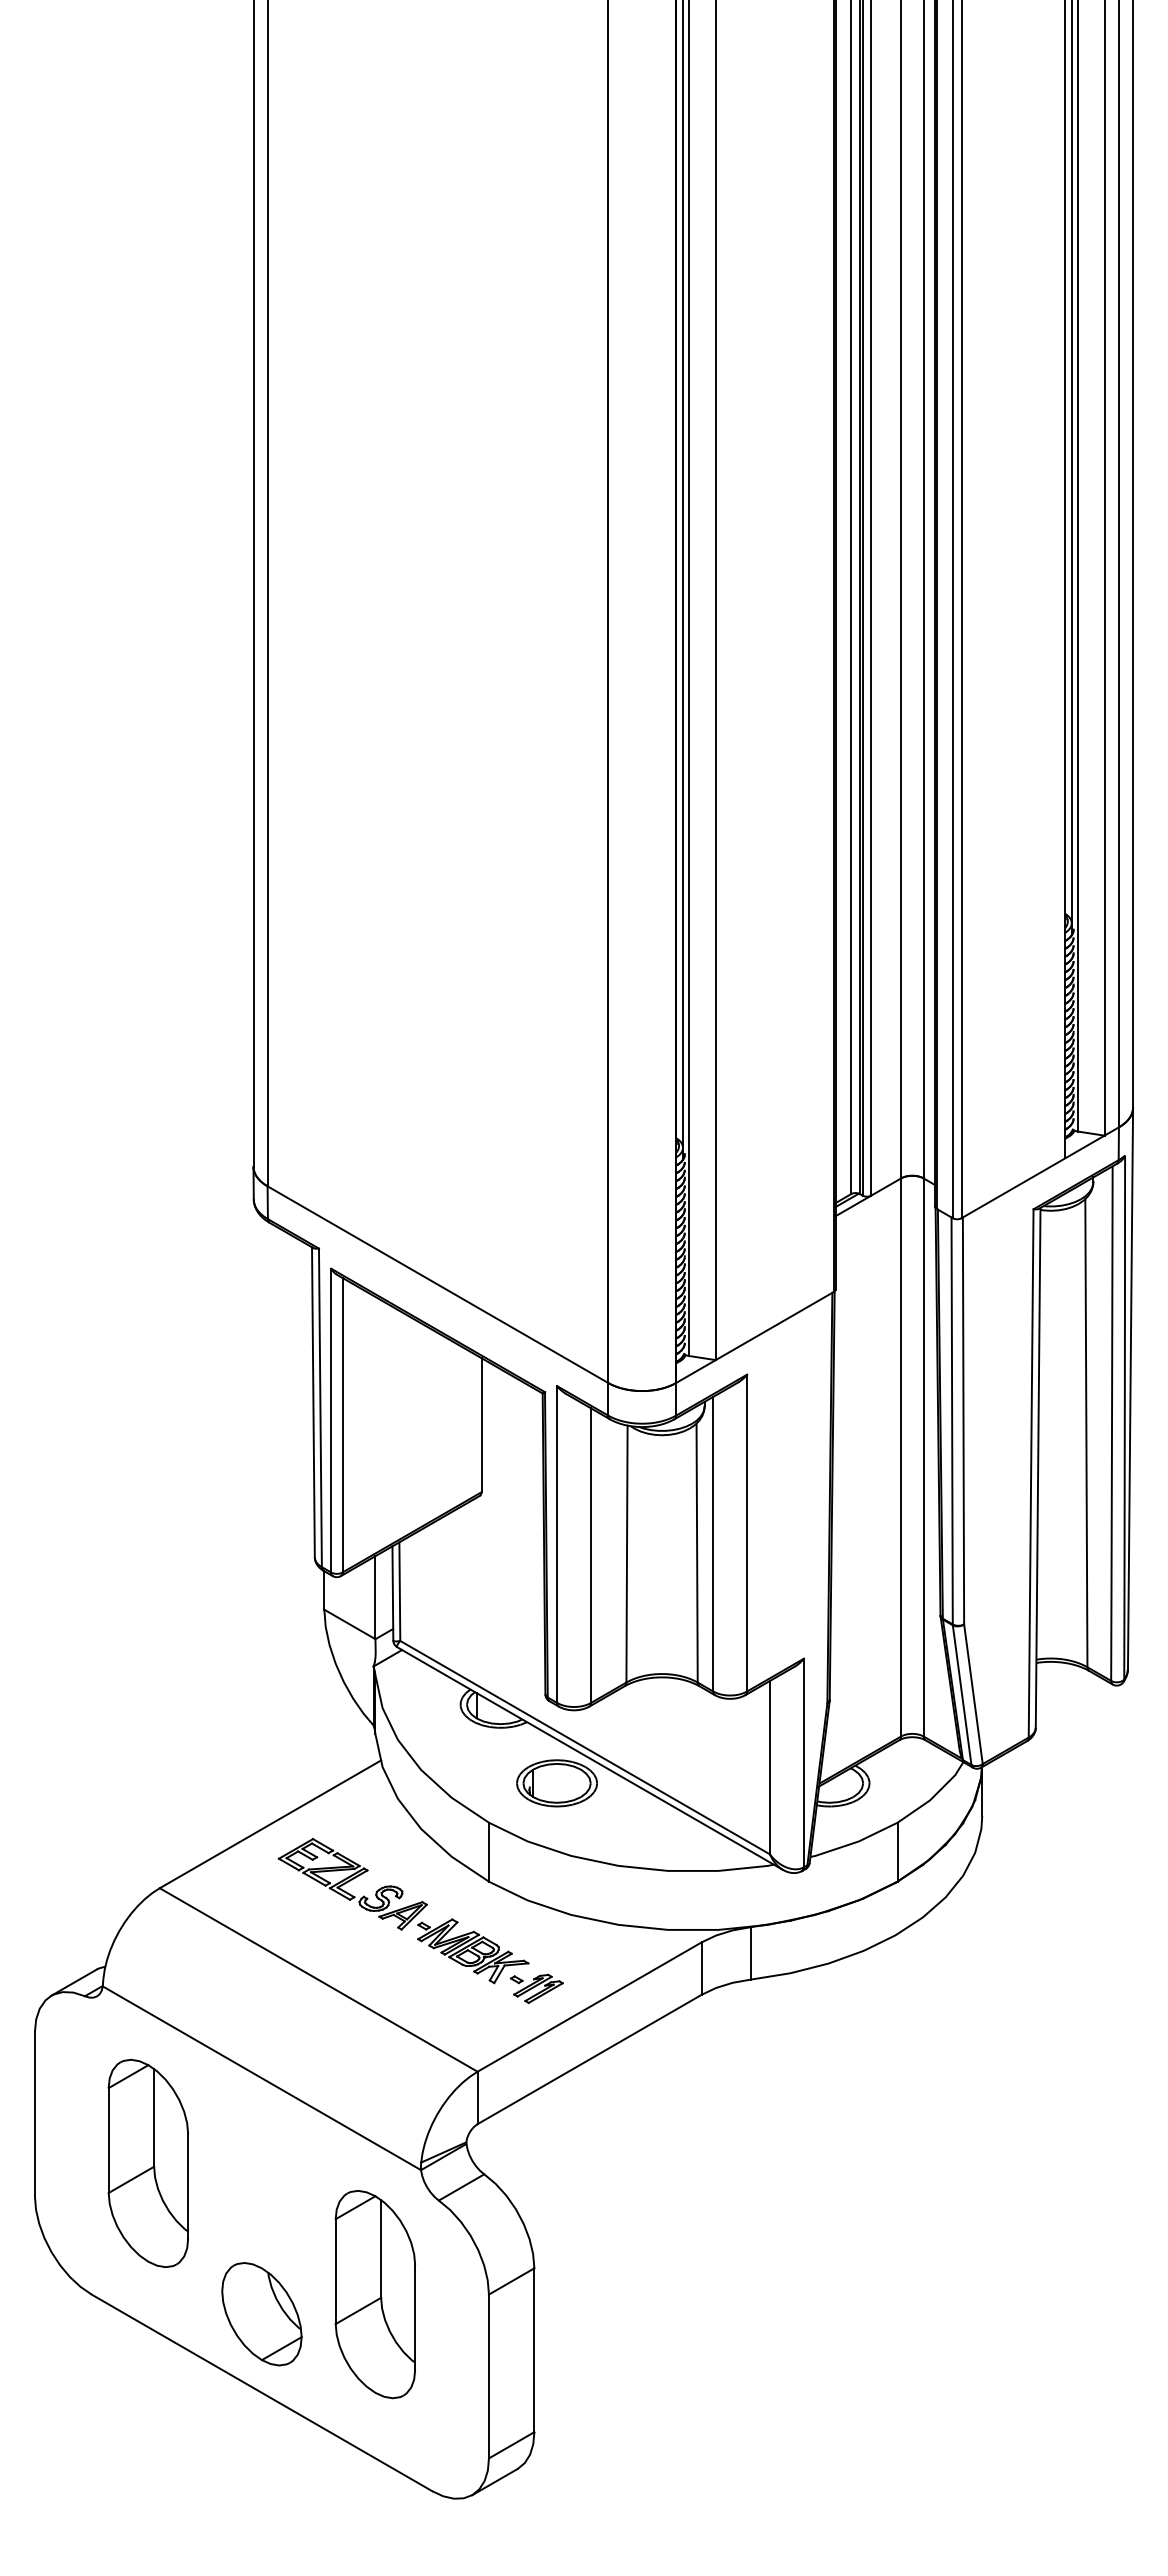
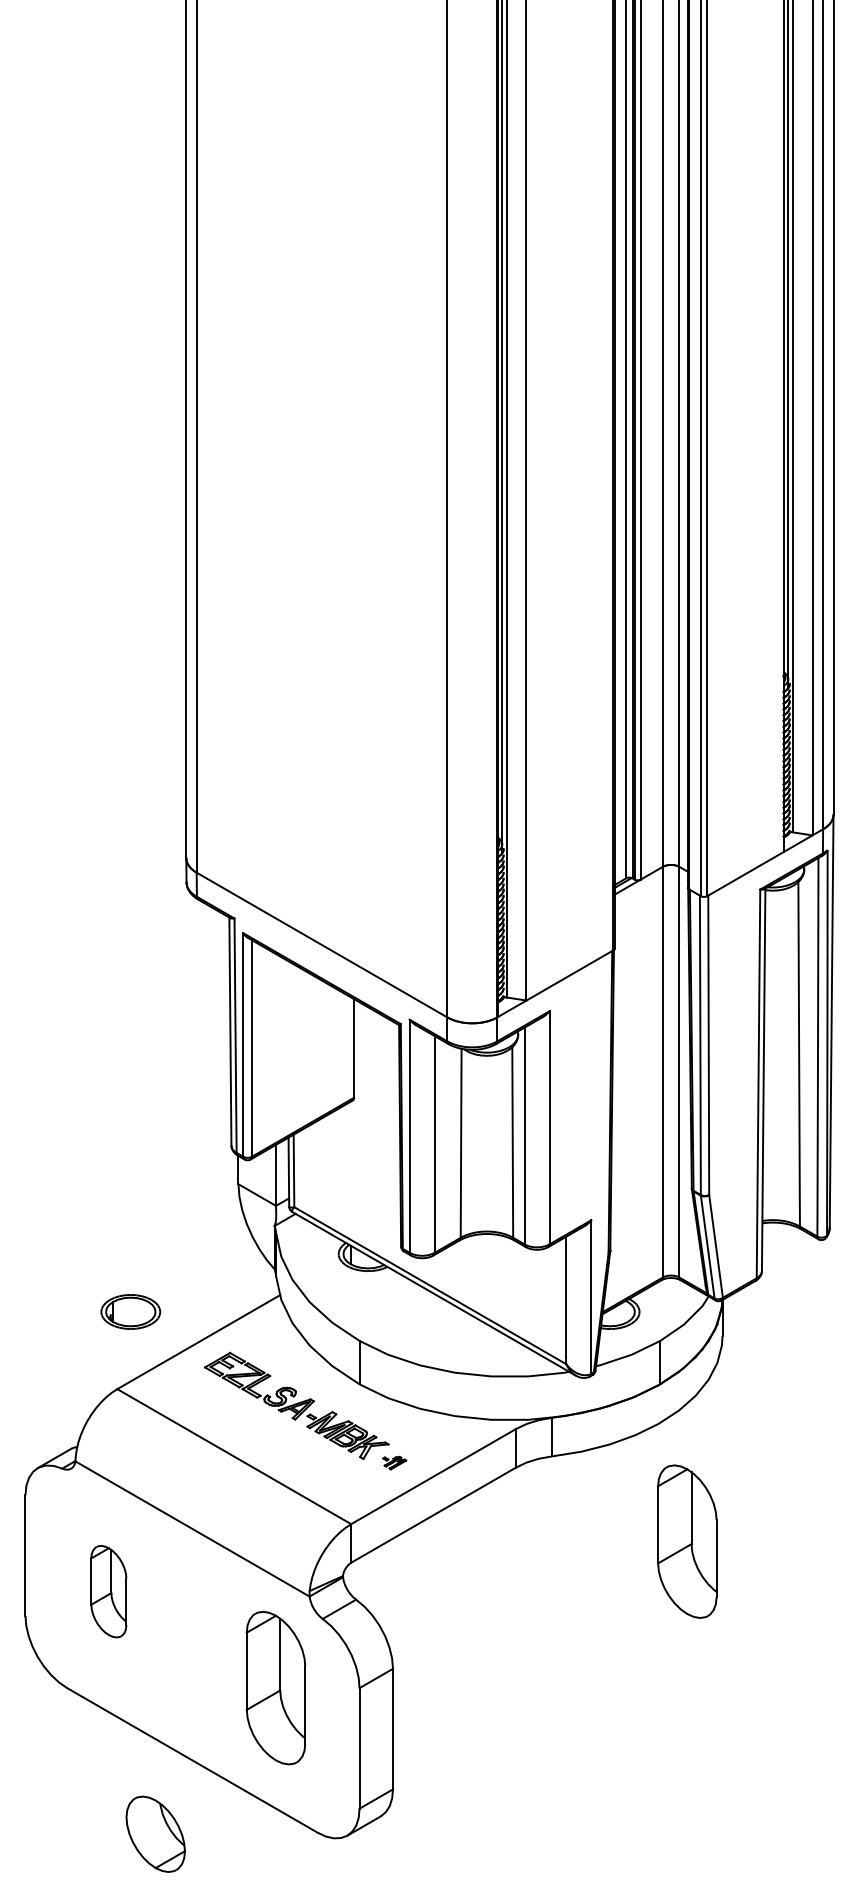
part: (556, 1783) -> (130, 1312), moved
part: (536, 1988) -> (394, 1462), size x0.6
part: (933, 2095) -> (686, 1541), added
part: (147, 2163) -> (108, 1591), size x0.6
part: (261, 2314) -> (155, 1834), moved

